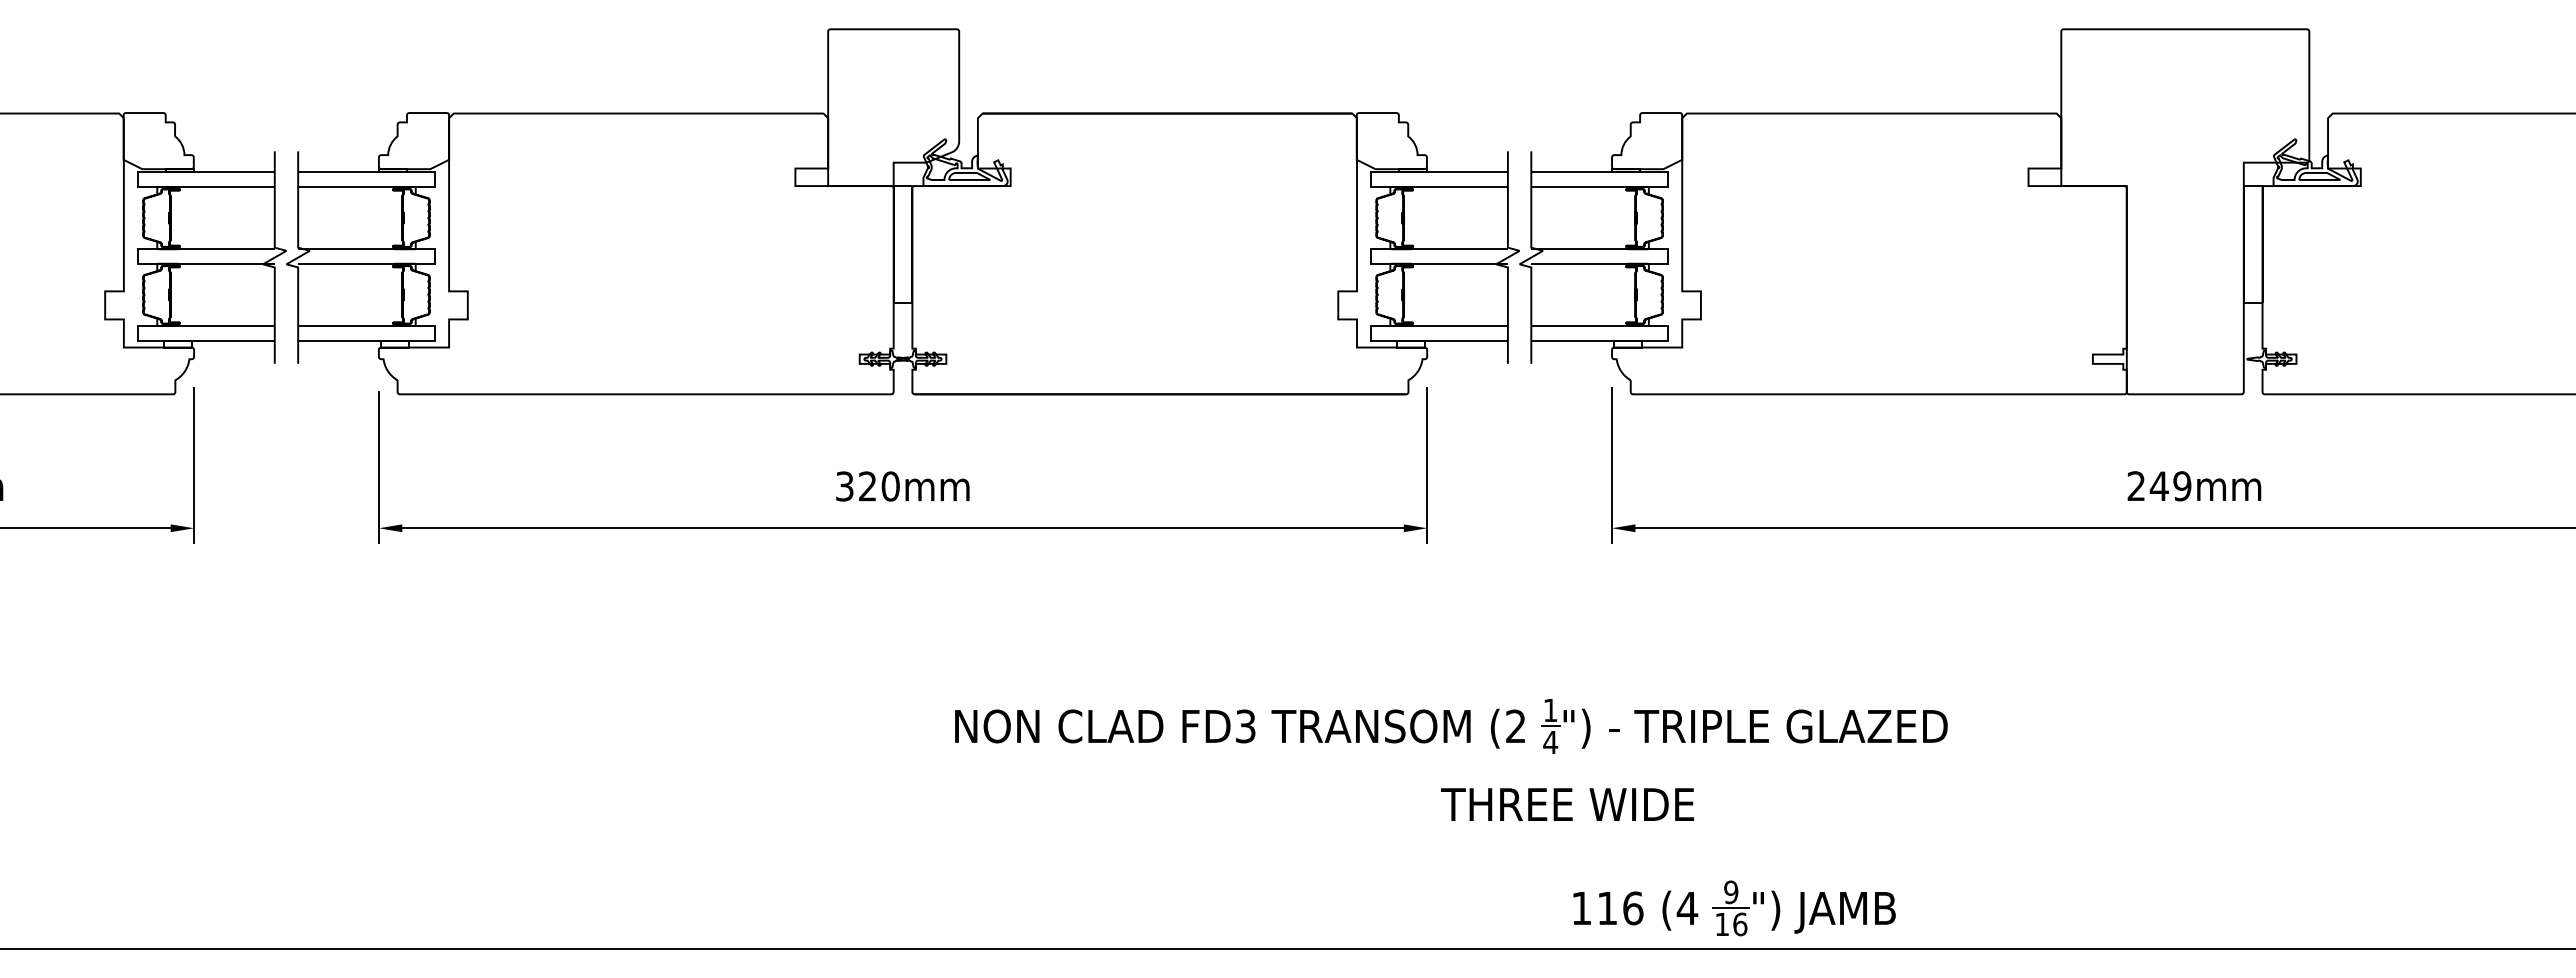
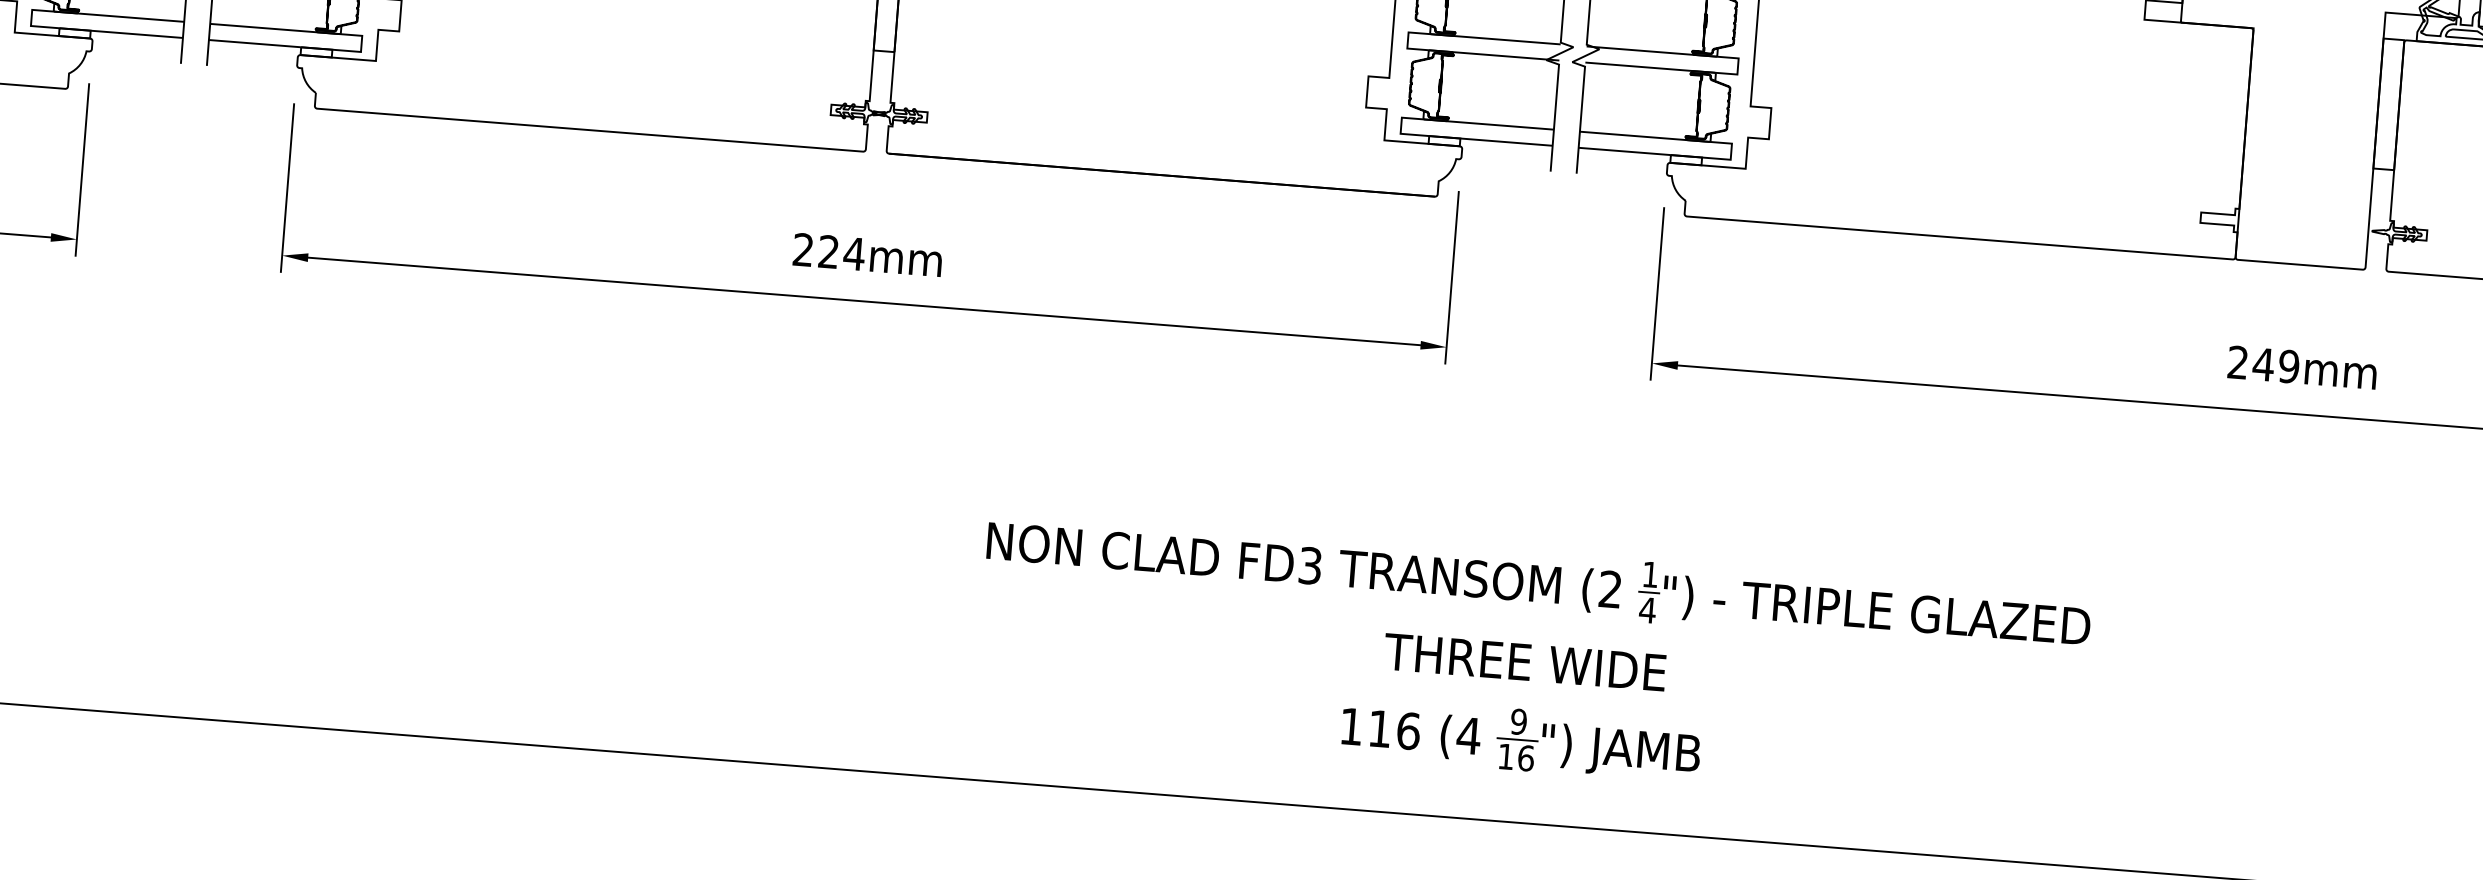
text: (868, 486) -> (829, 252), 320mm -> 224mm
part: (1451, 726) -> (1538, 583), moved
text: (1567, 804) -> (1524, 662), moved
part: (1734, 908) -> (1521, 740), moved

